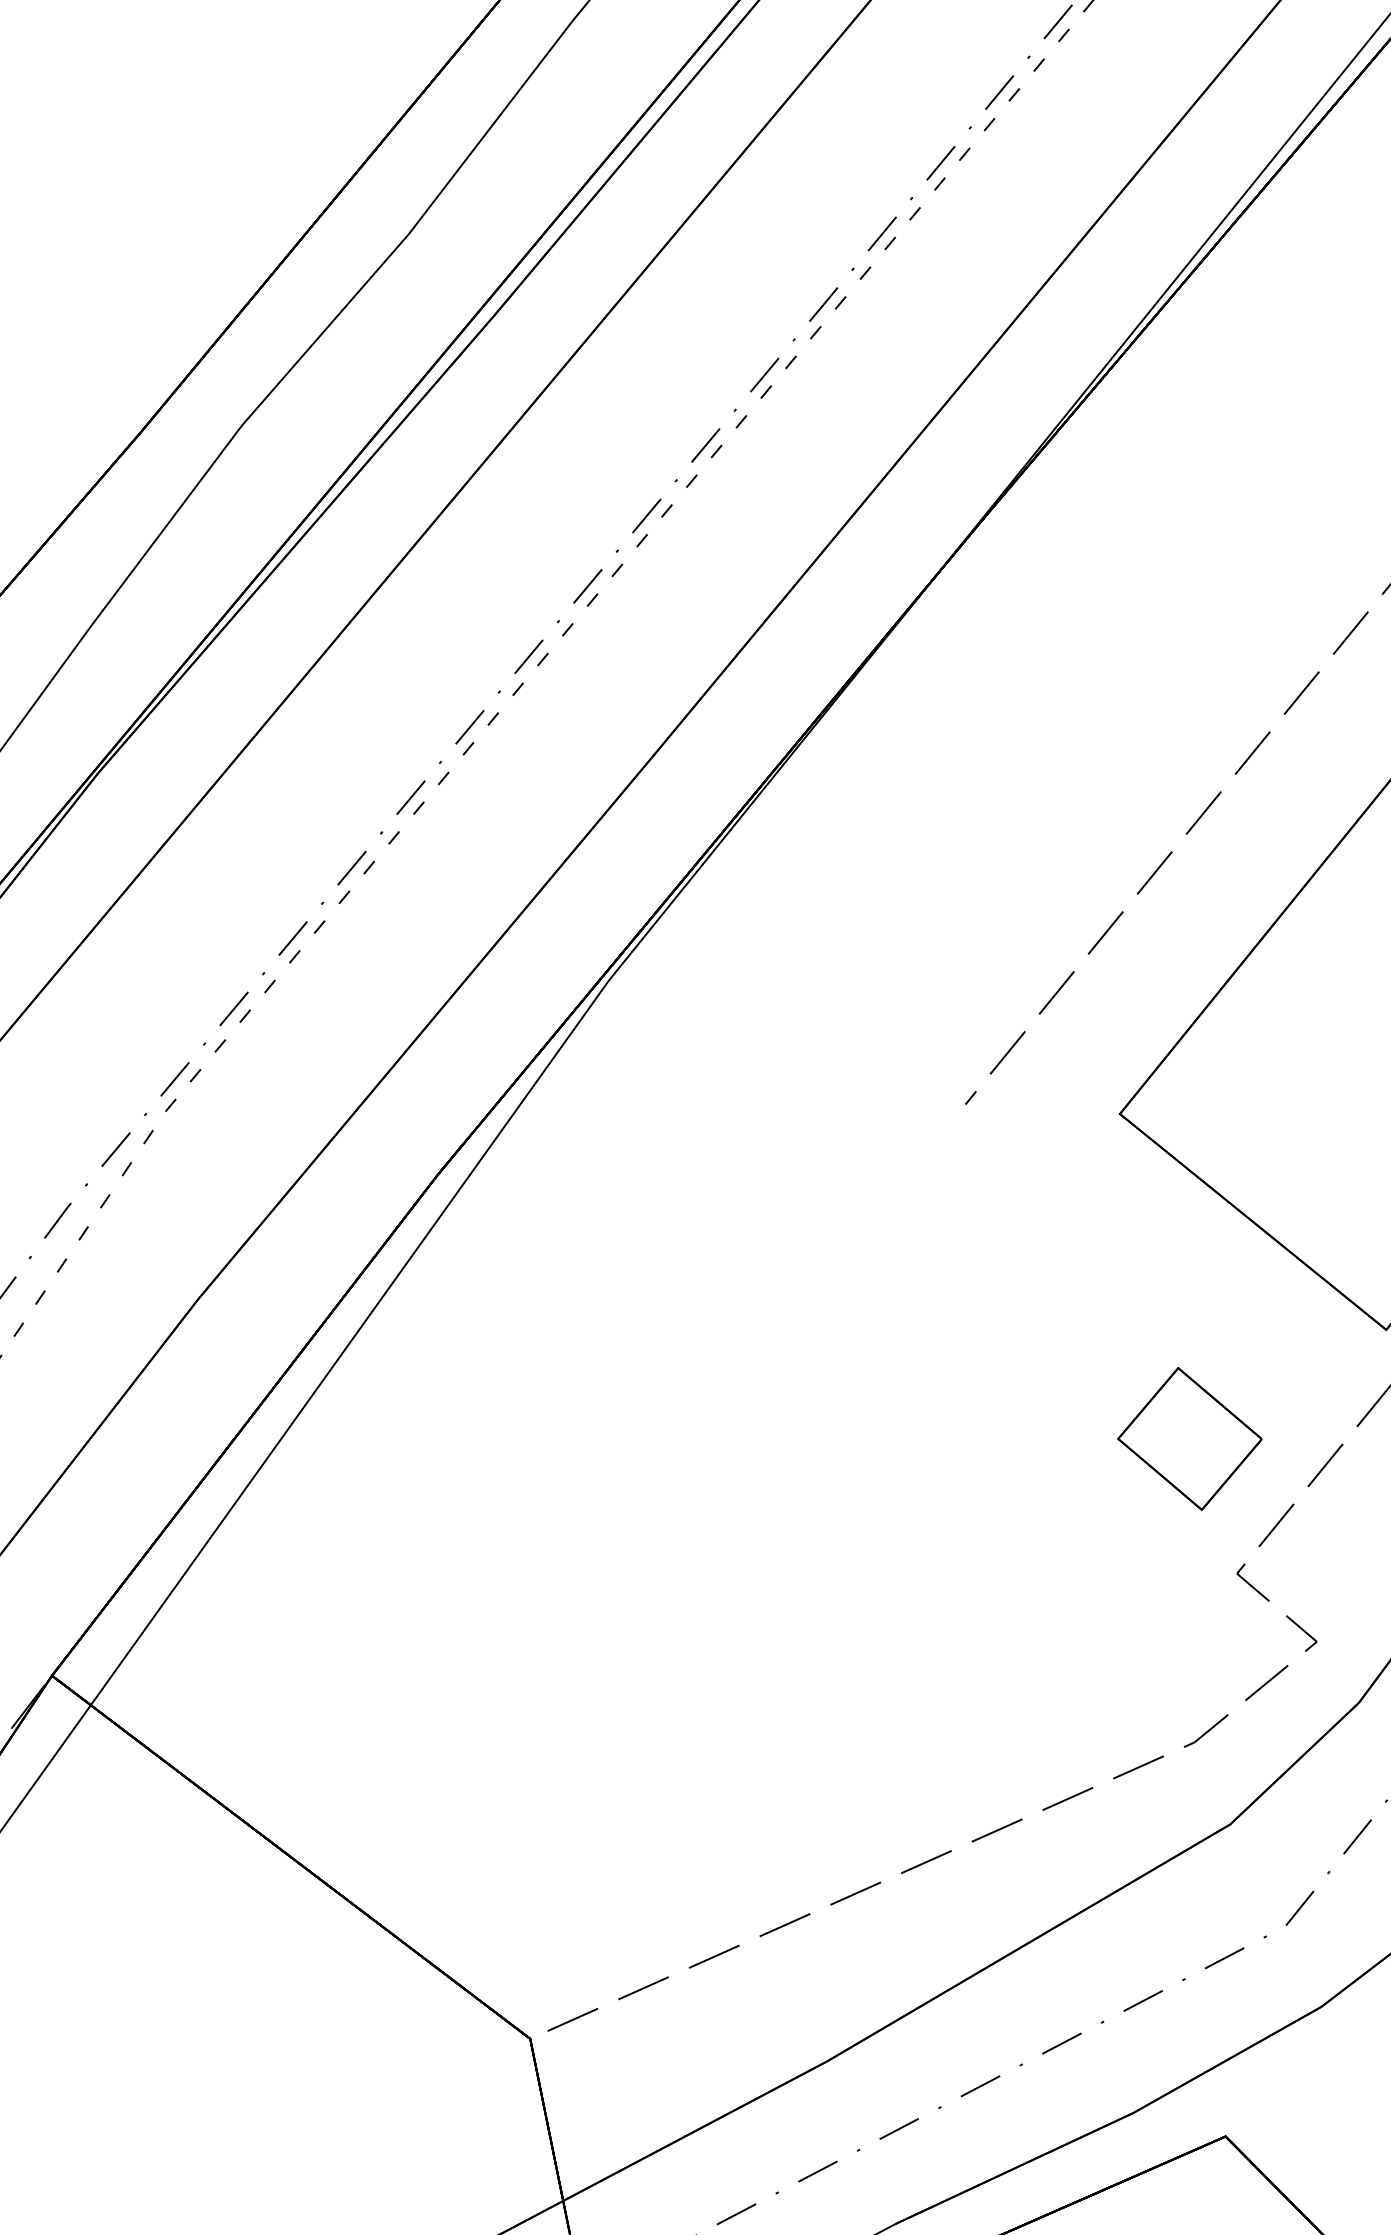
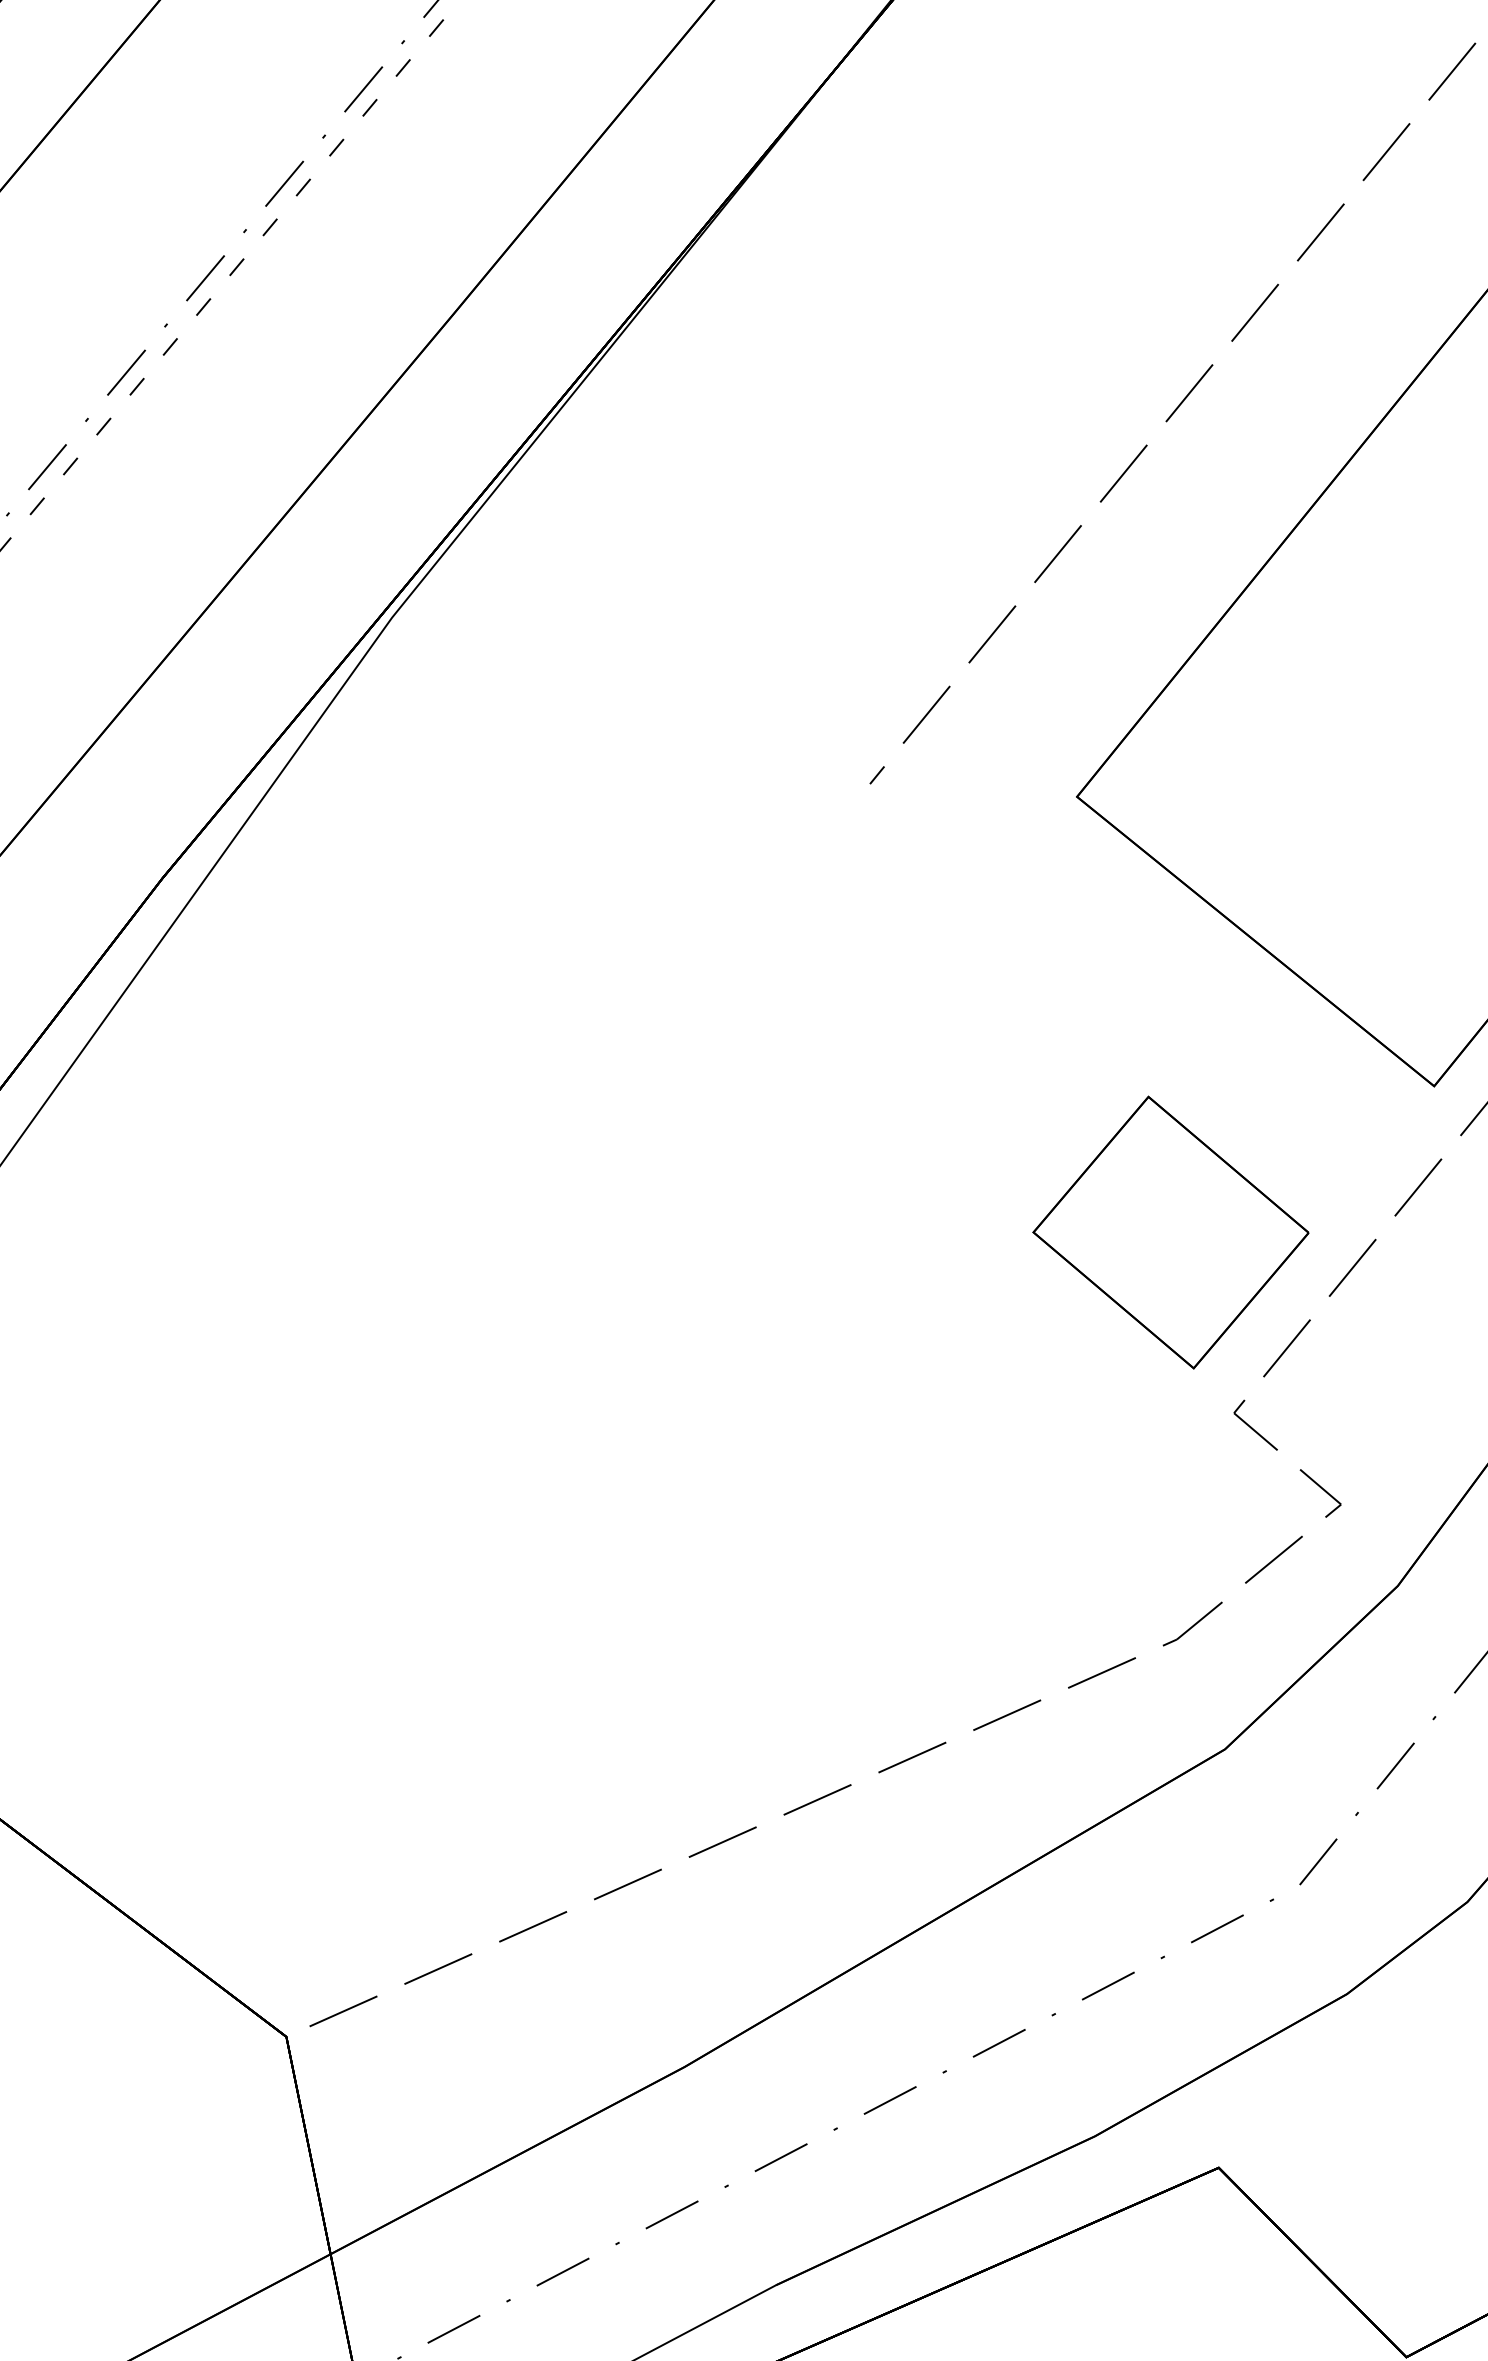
part: (1189, 1438) -> (1170, 1231), size x1.43

